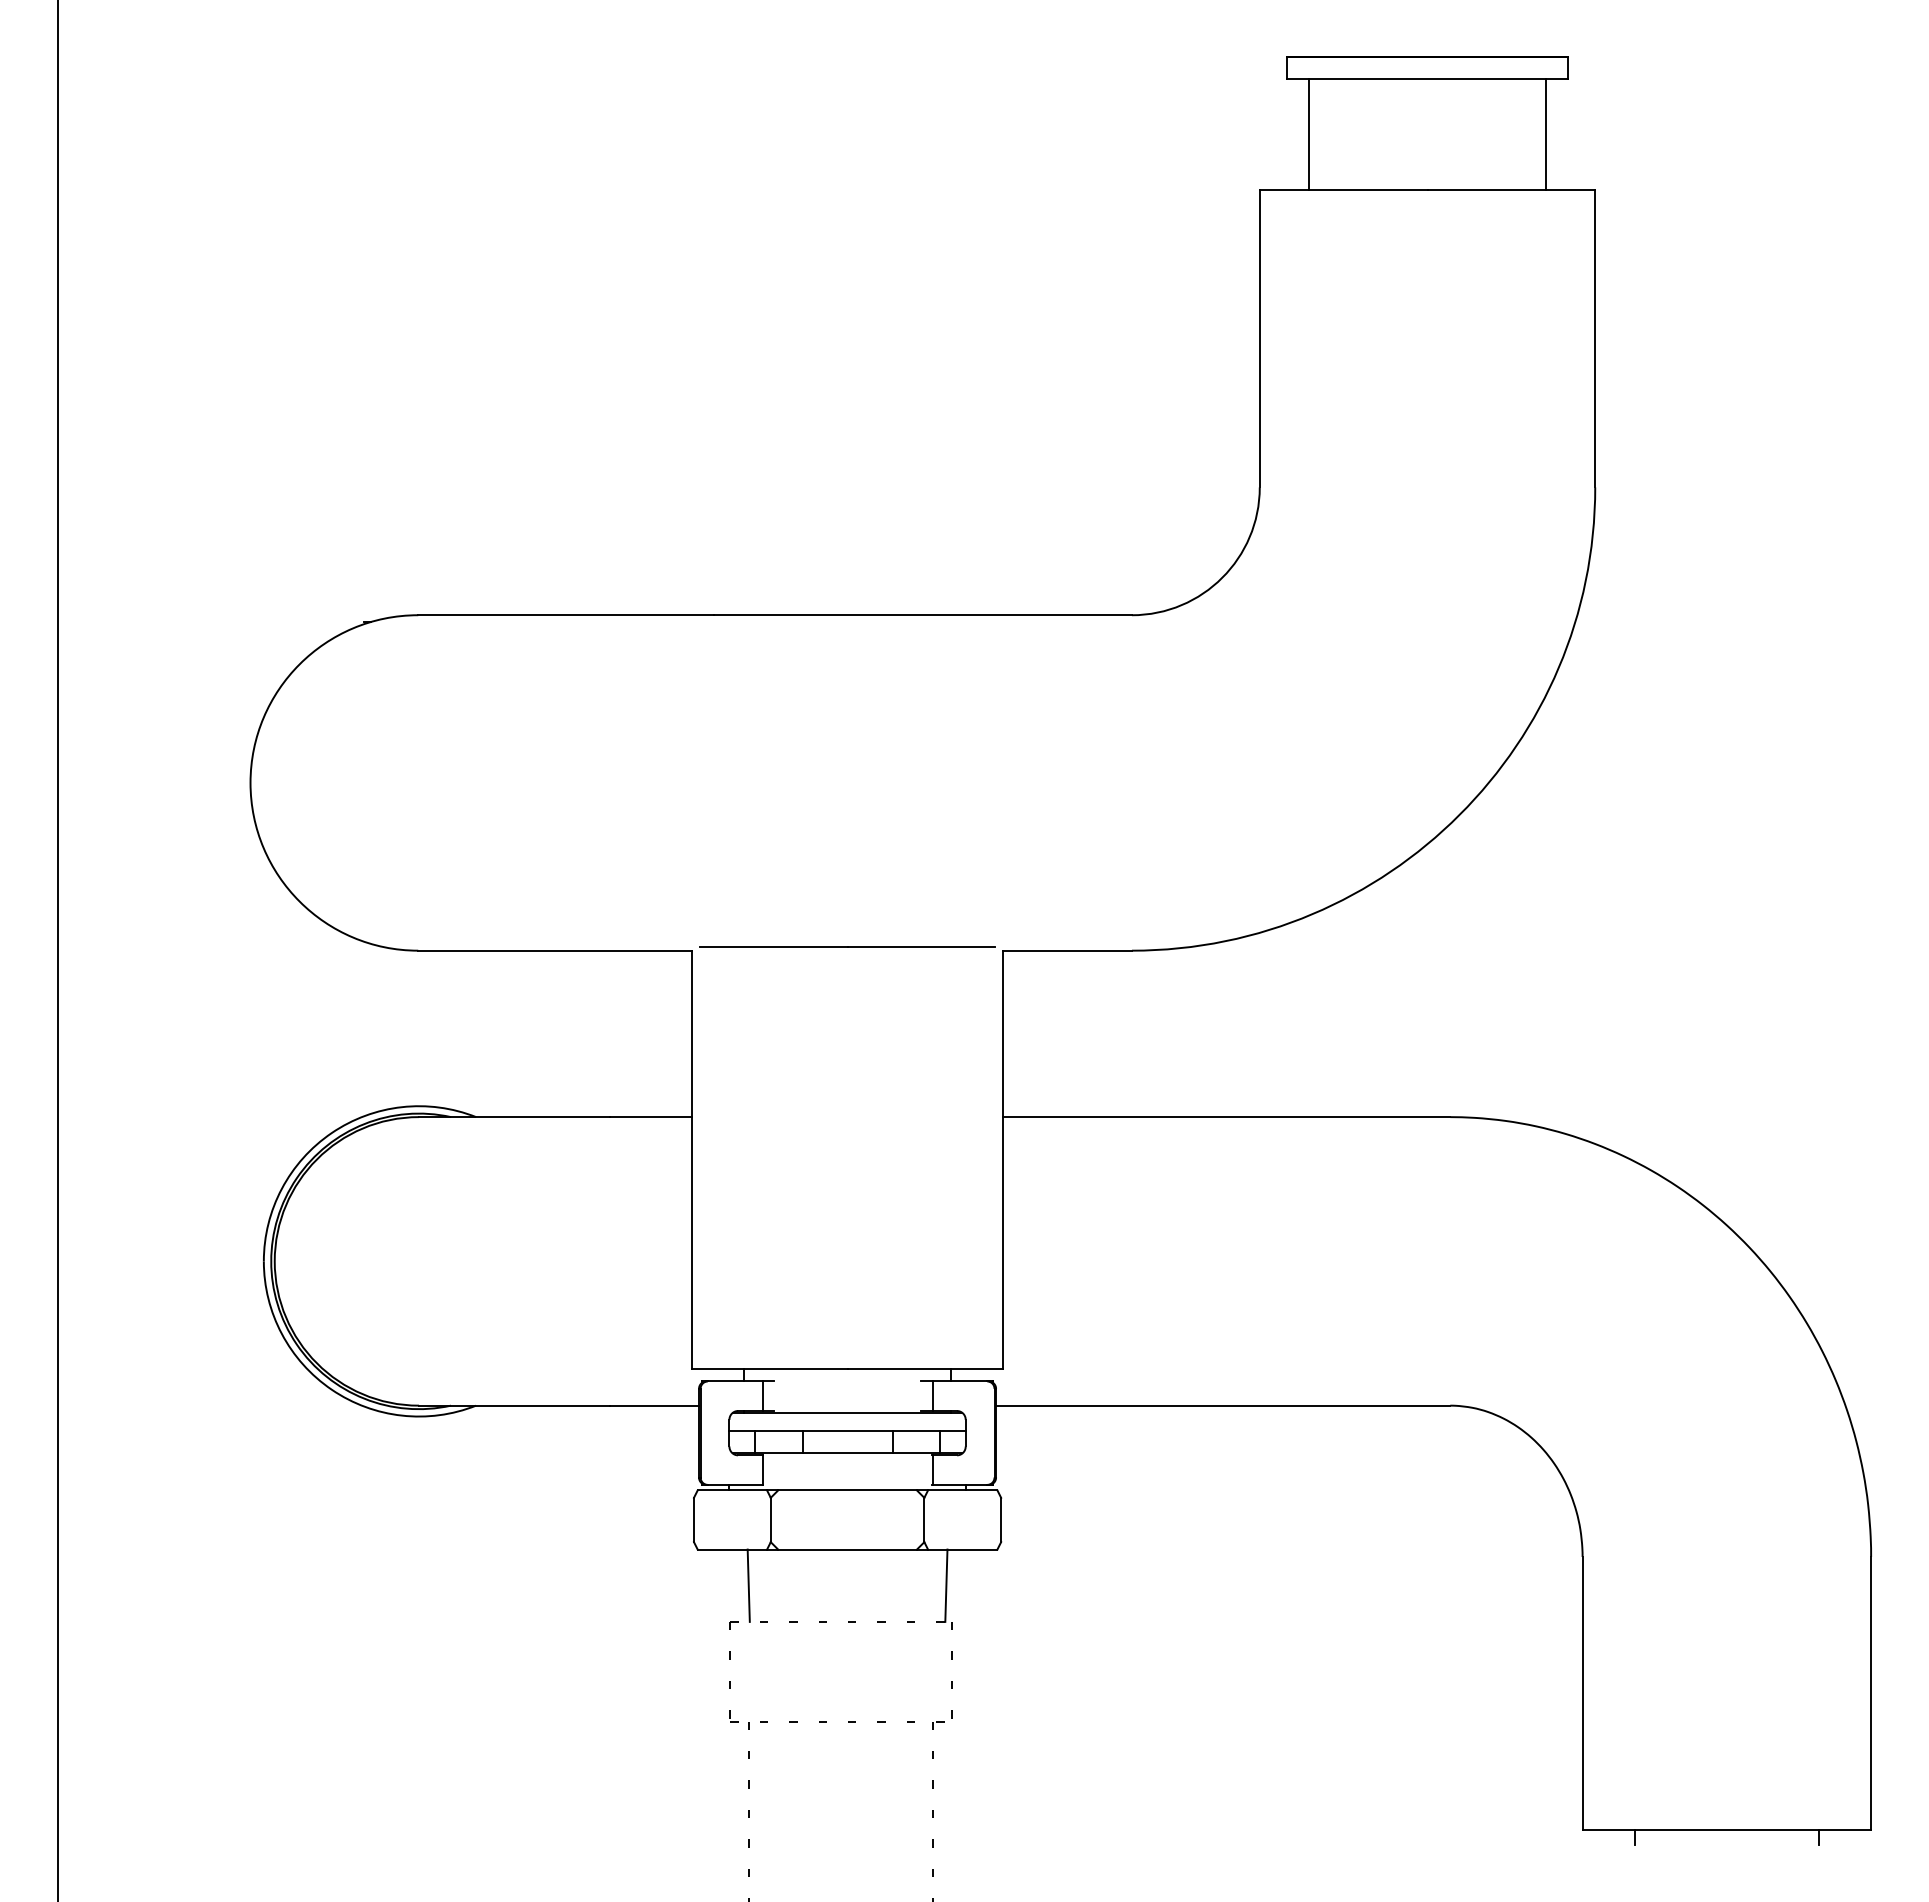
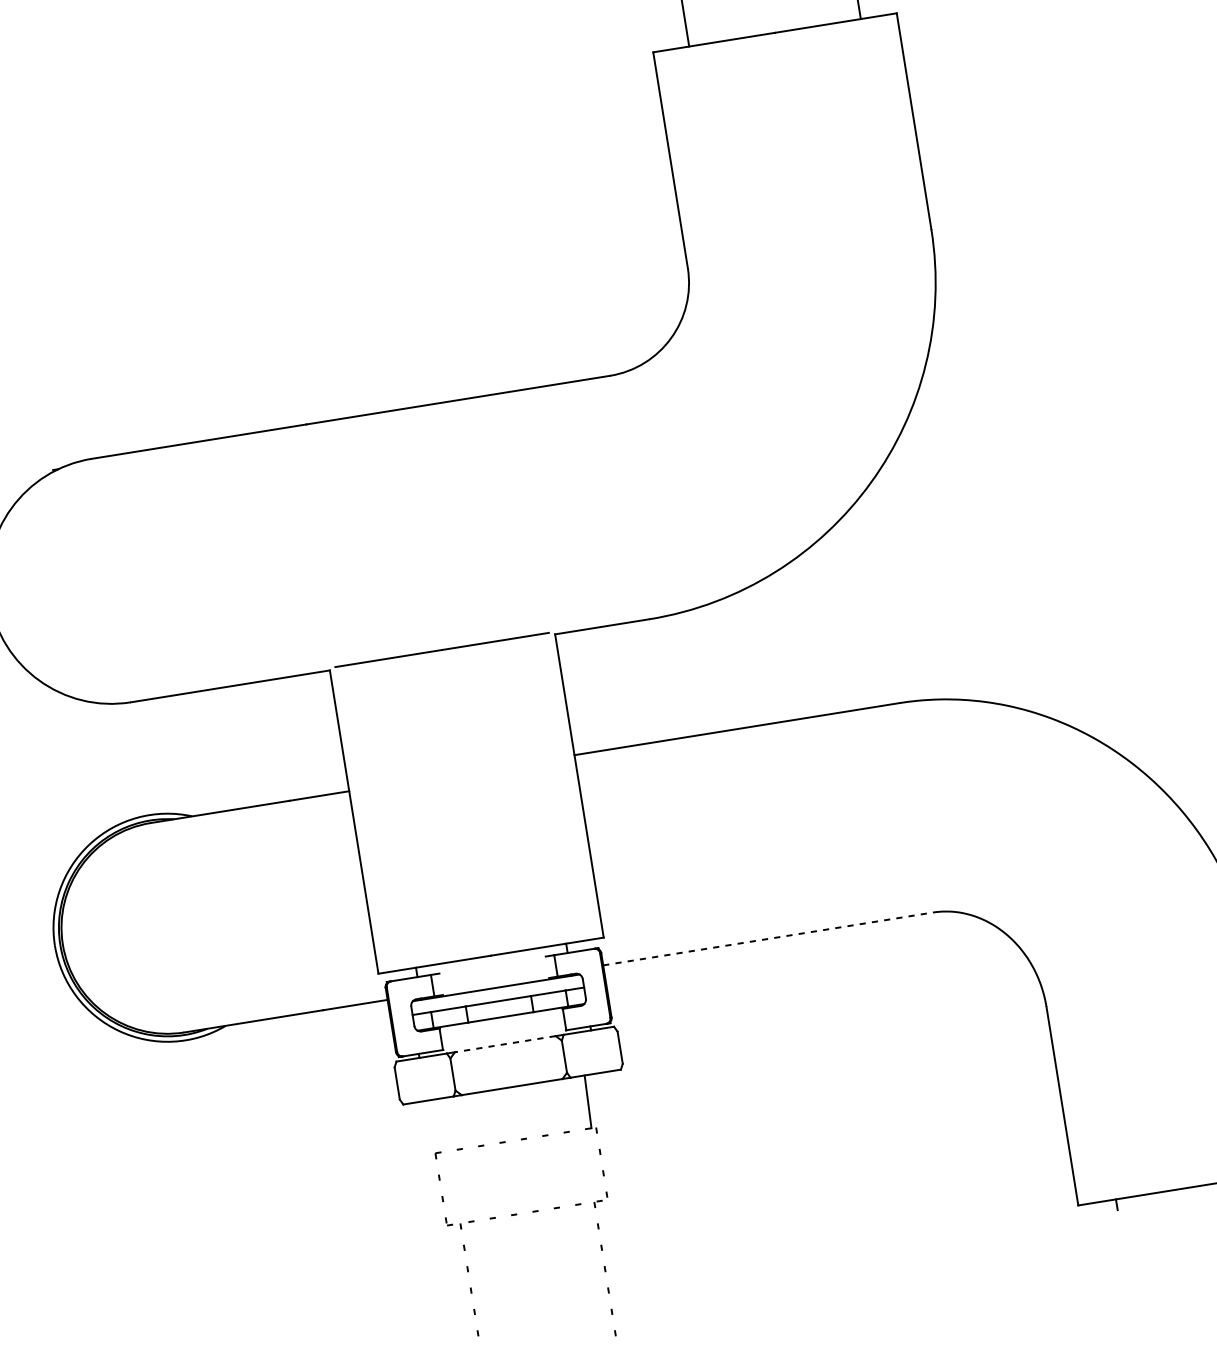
line: (1223, 1405) -> (768, 938), solid -> dashed
line: (847, 1490) -> (505, 1044), solid -> dashed
line: (748, 1585) -> (444, 1124), removed

